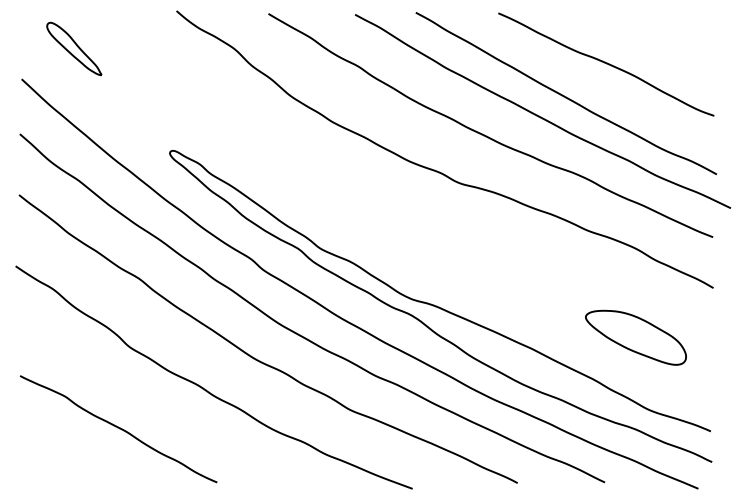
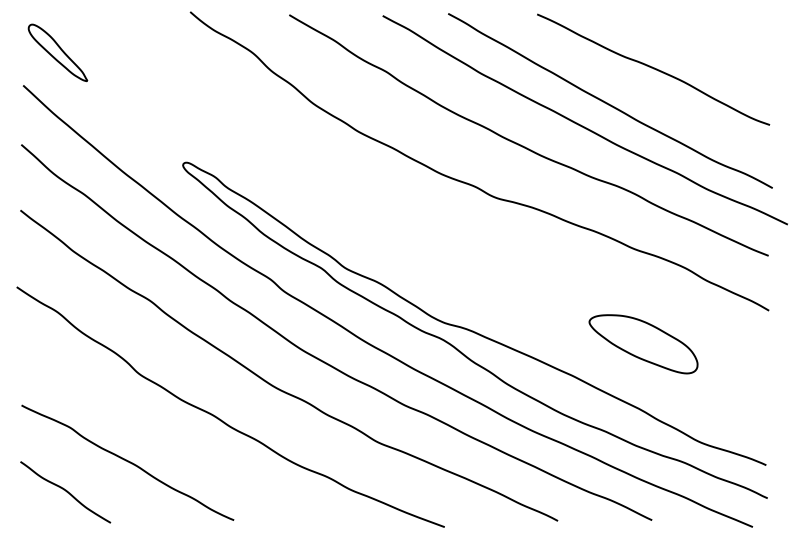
part: (73, 48) -> (57, 52), moved
part: (635, 338) -> (643, 344), moved
curve: (60, 455) -> (65, 491), added

